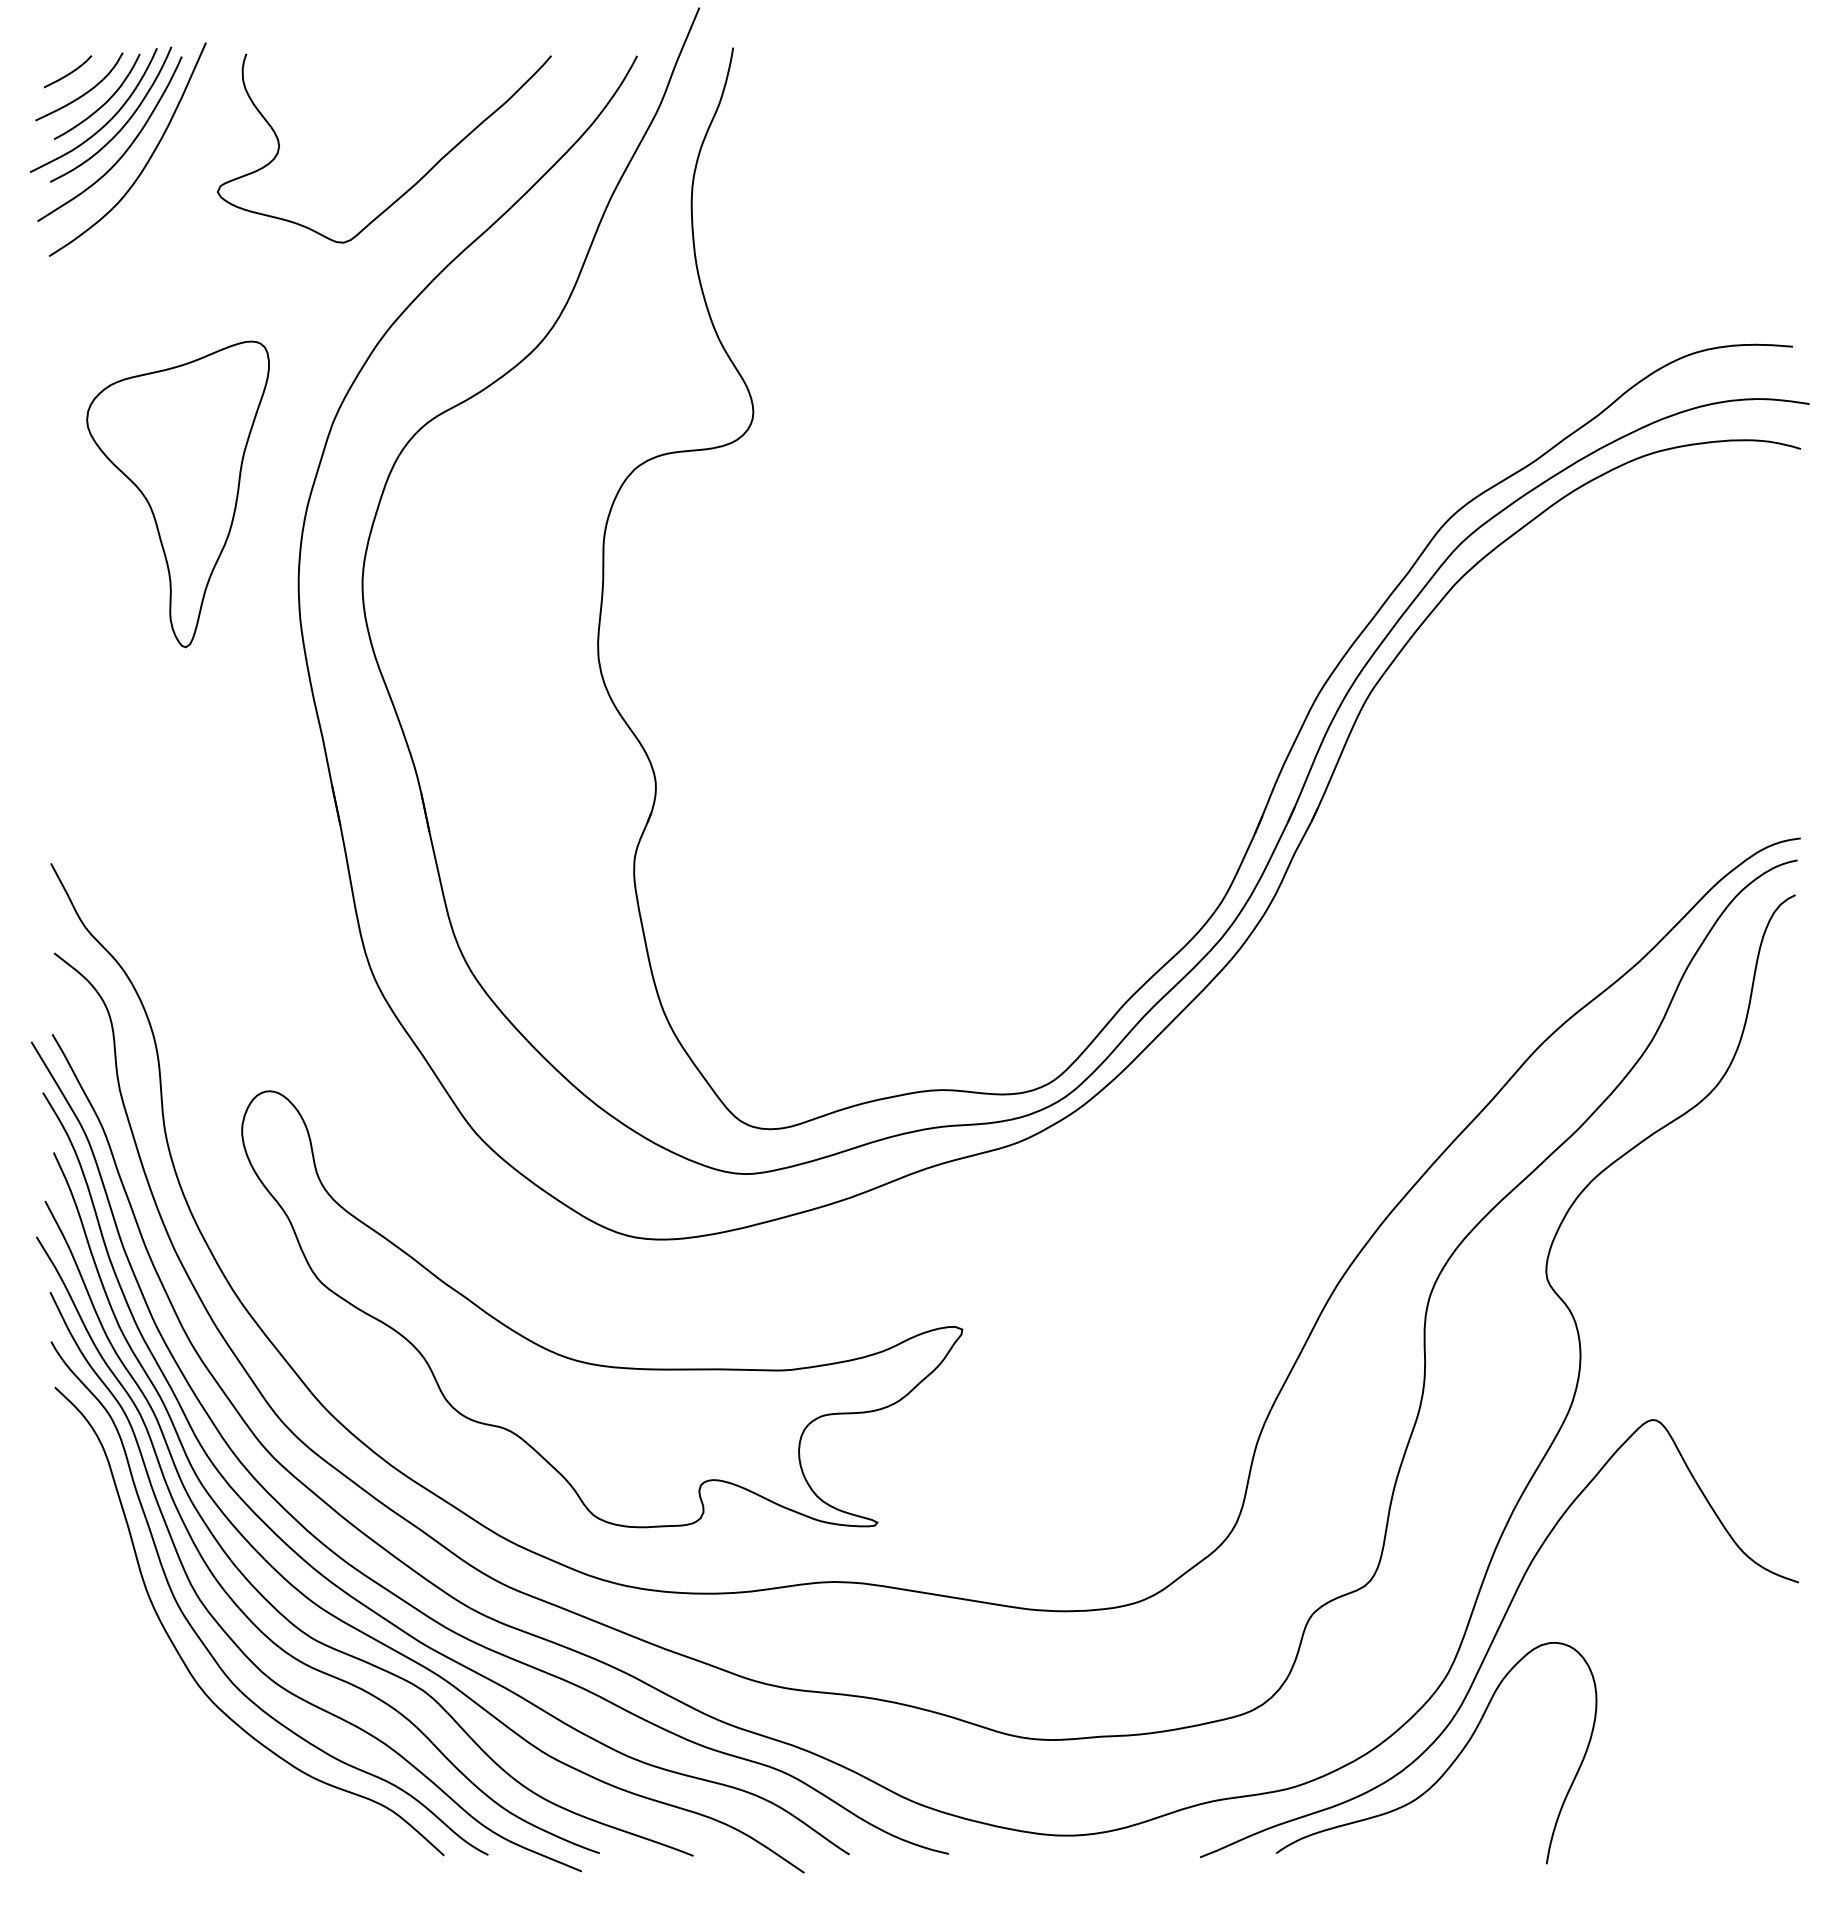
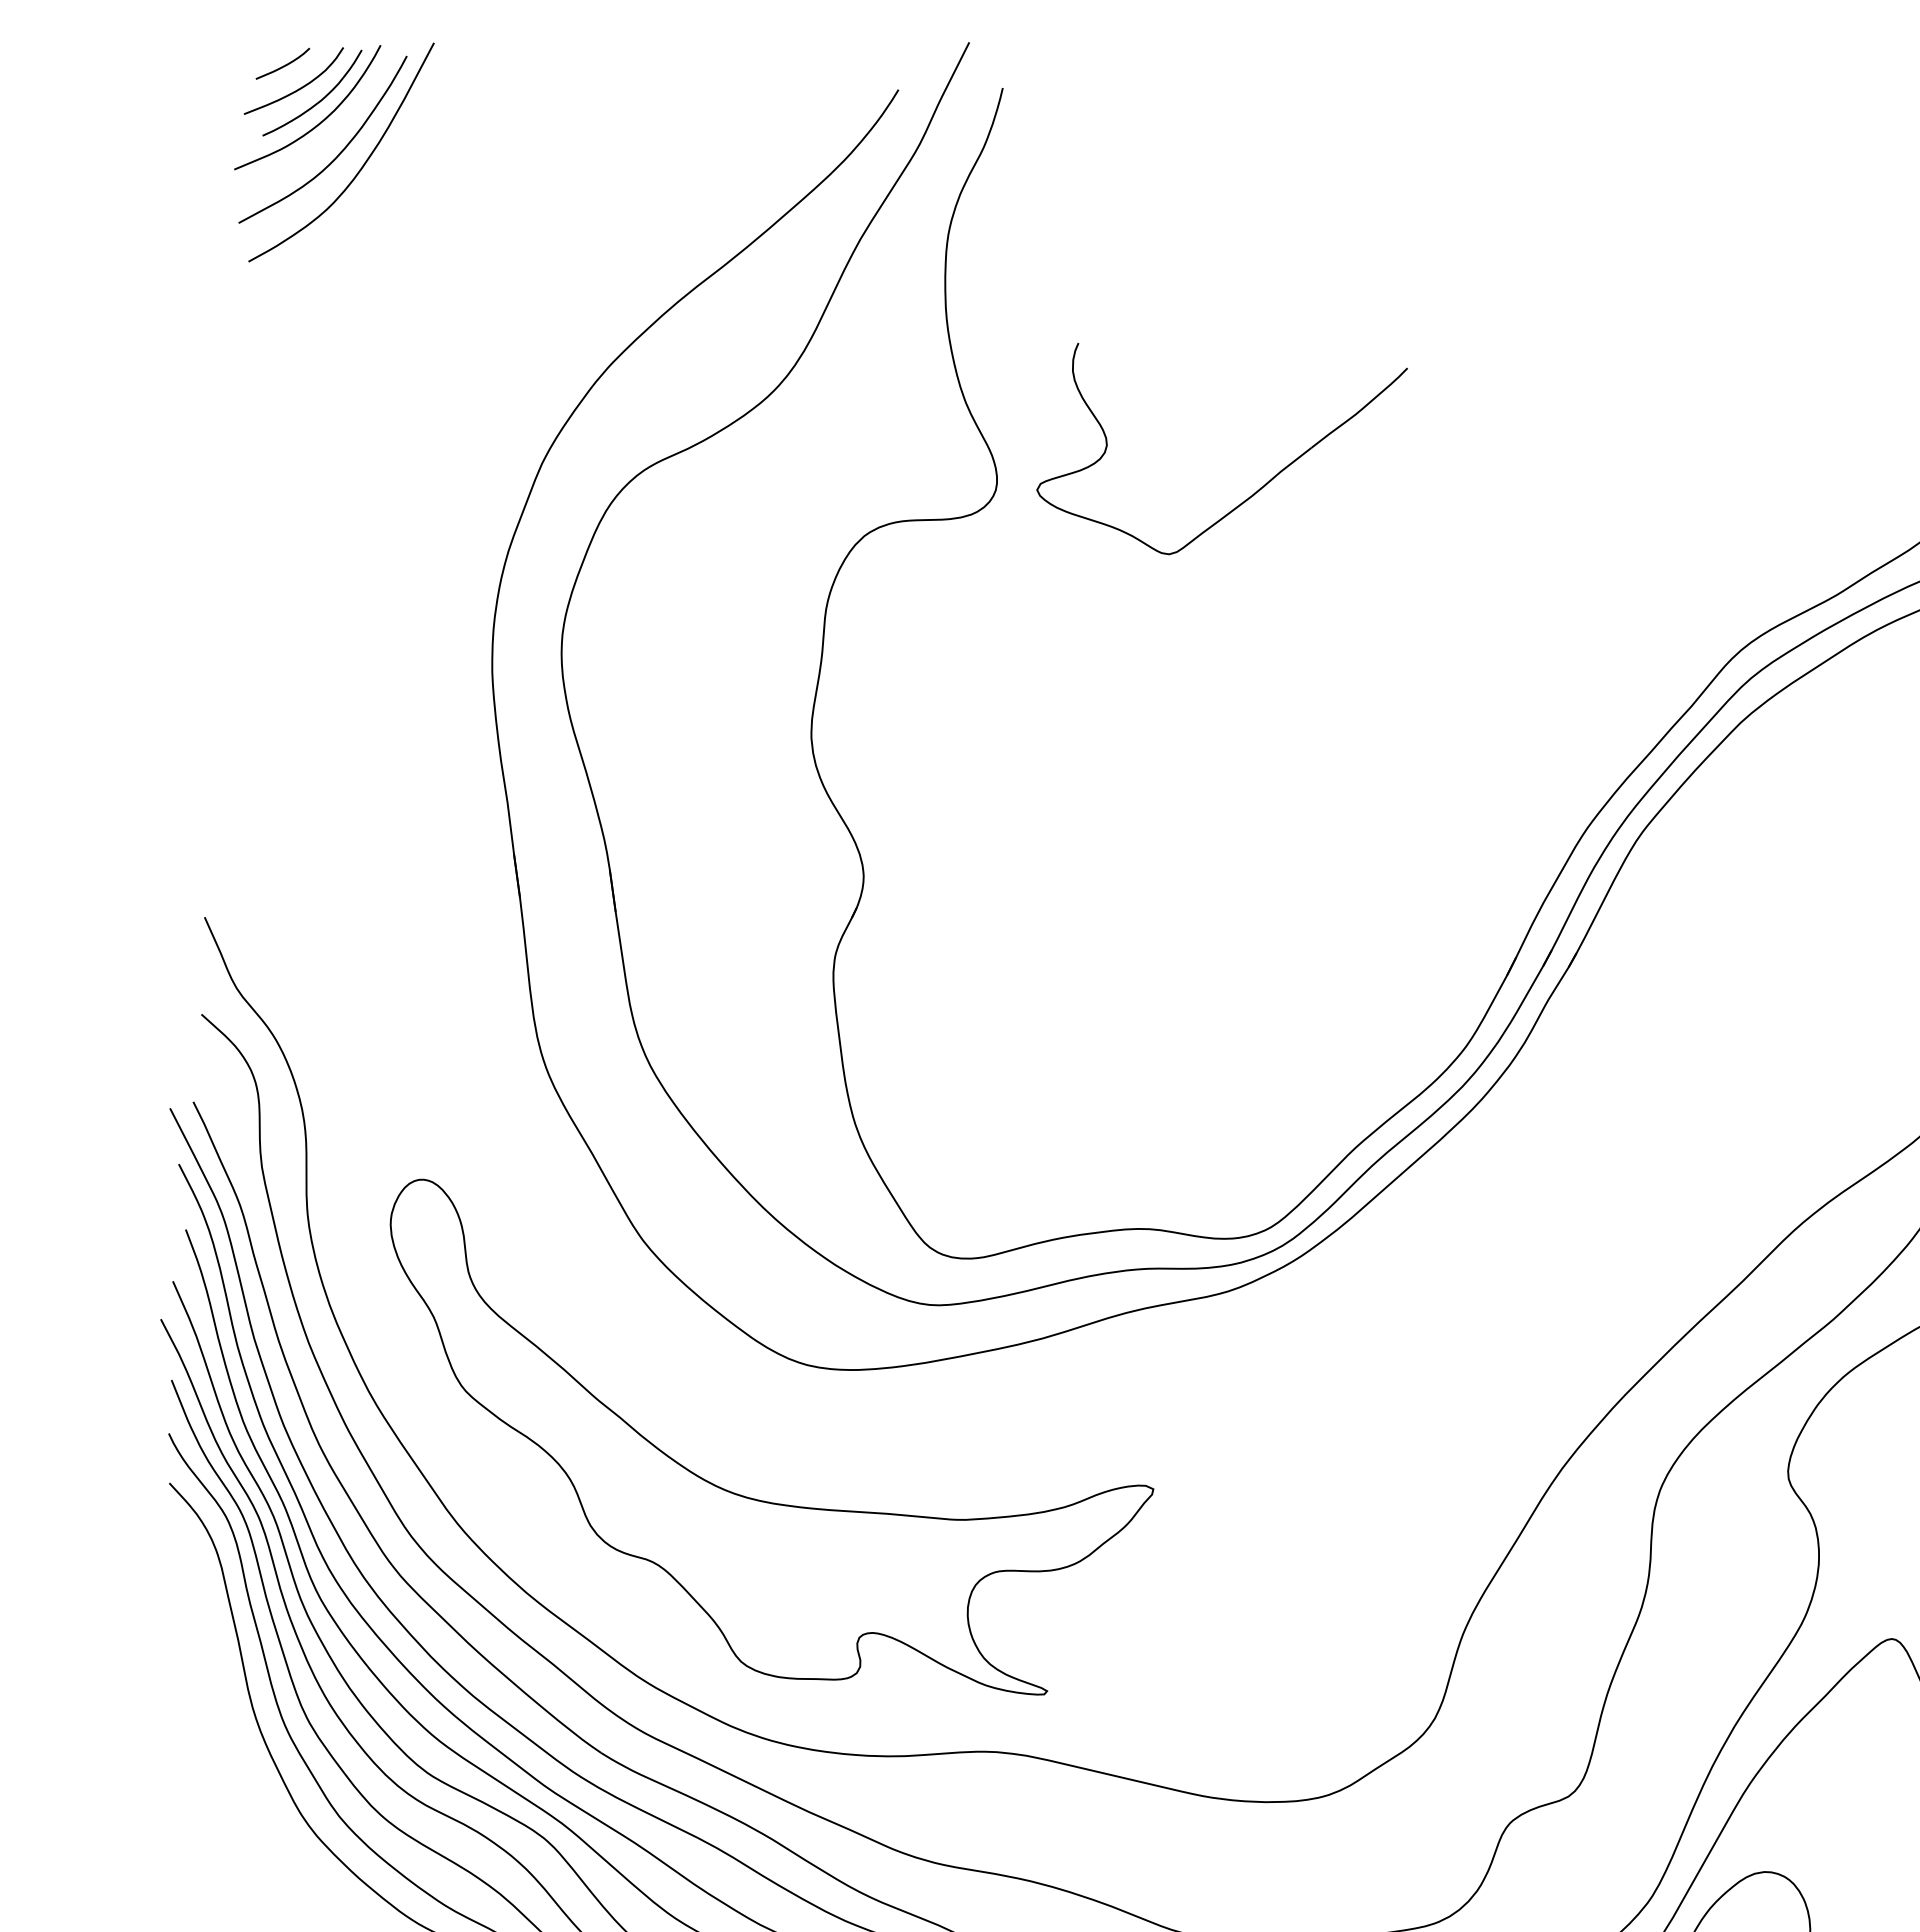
curve: (125, 122) -> (341, 122), removed
part: (413, 184) -> (1249, 496), moved
part: (177, 494) -> (369, 528), removed

